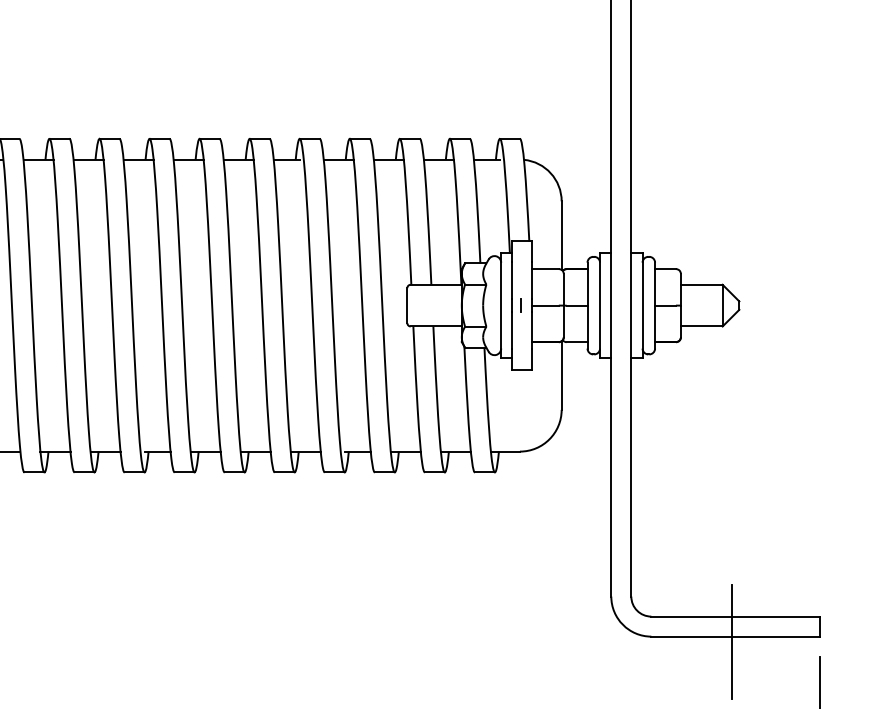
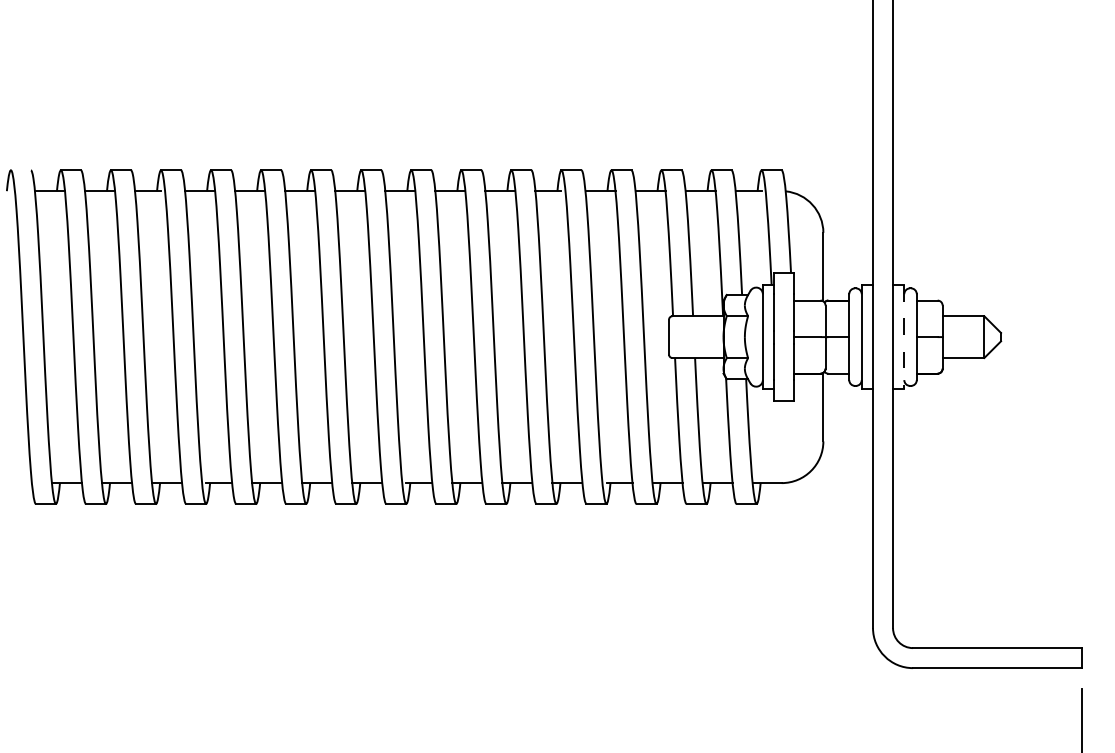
line: (520, 305) -> (782, 337), removed
line: (642, 305) -> (904, 337), solid -> dashed
line: (731, 641) -> (993, 673), removed

